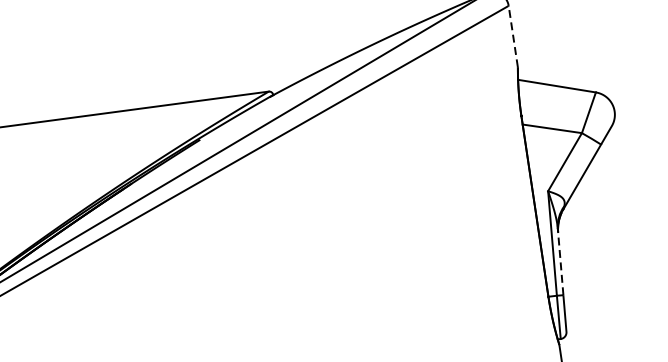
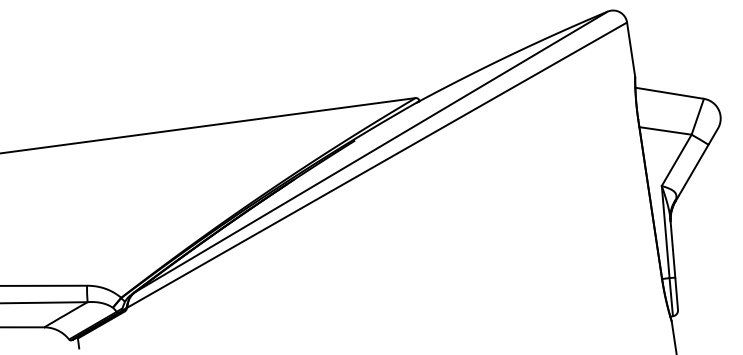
line: (513, 36) -> (631, 49), dashed -> solid
line: (560, 261) -> (672, 247), dashed -> solid

